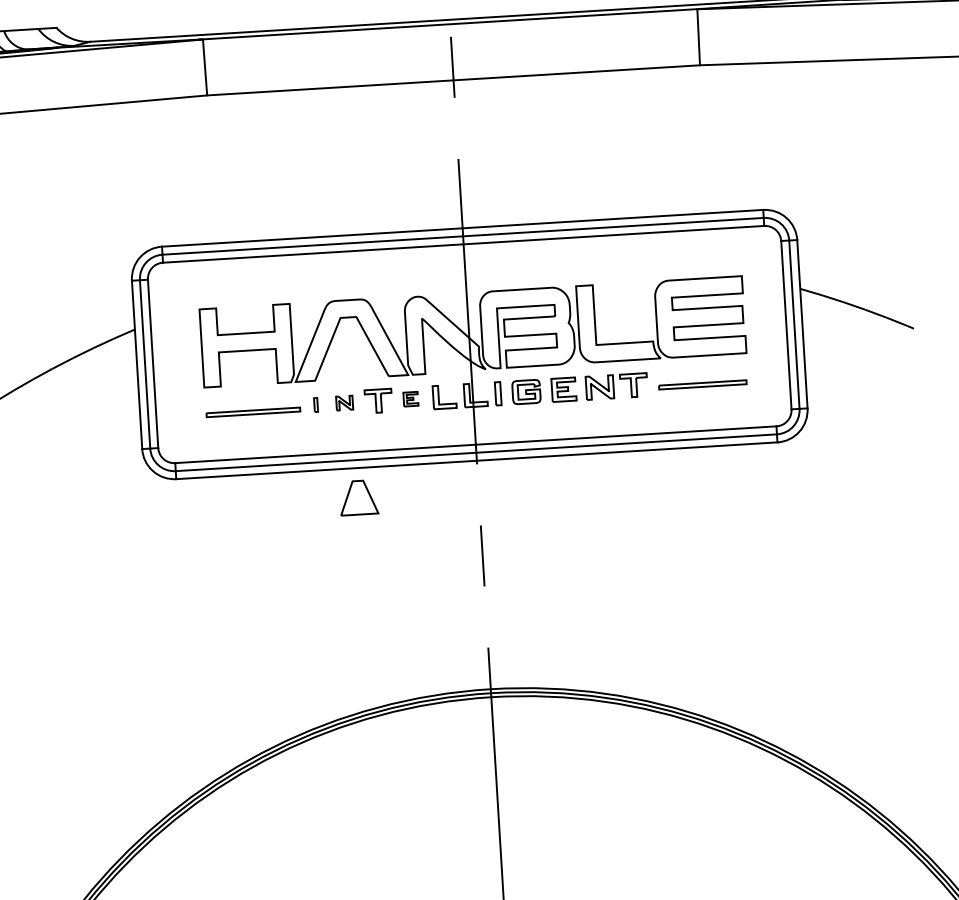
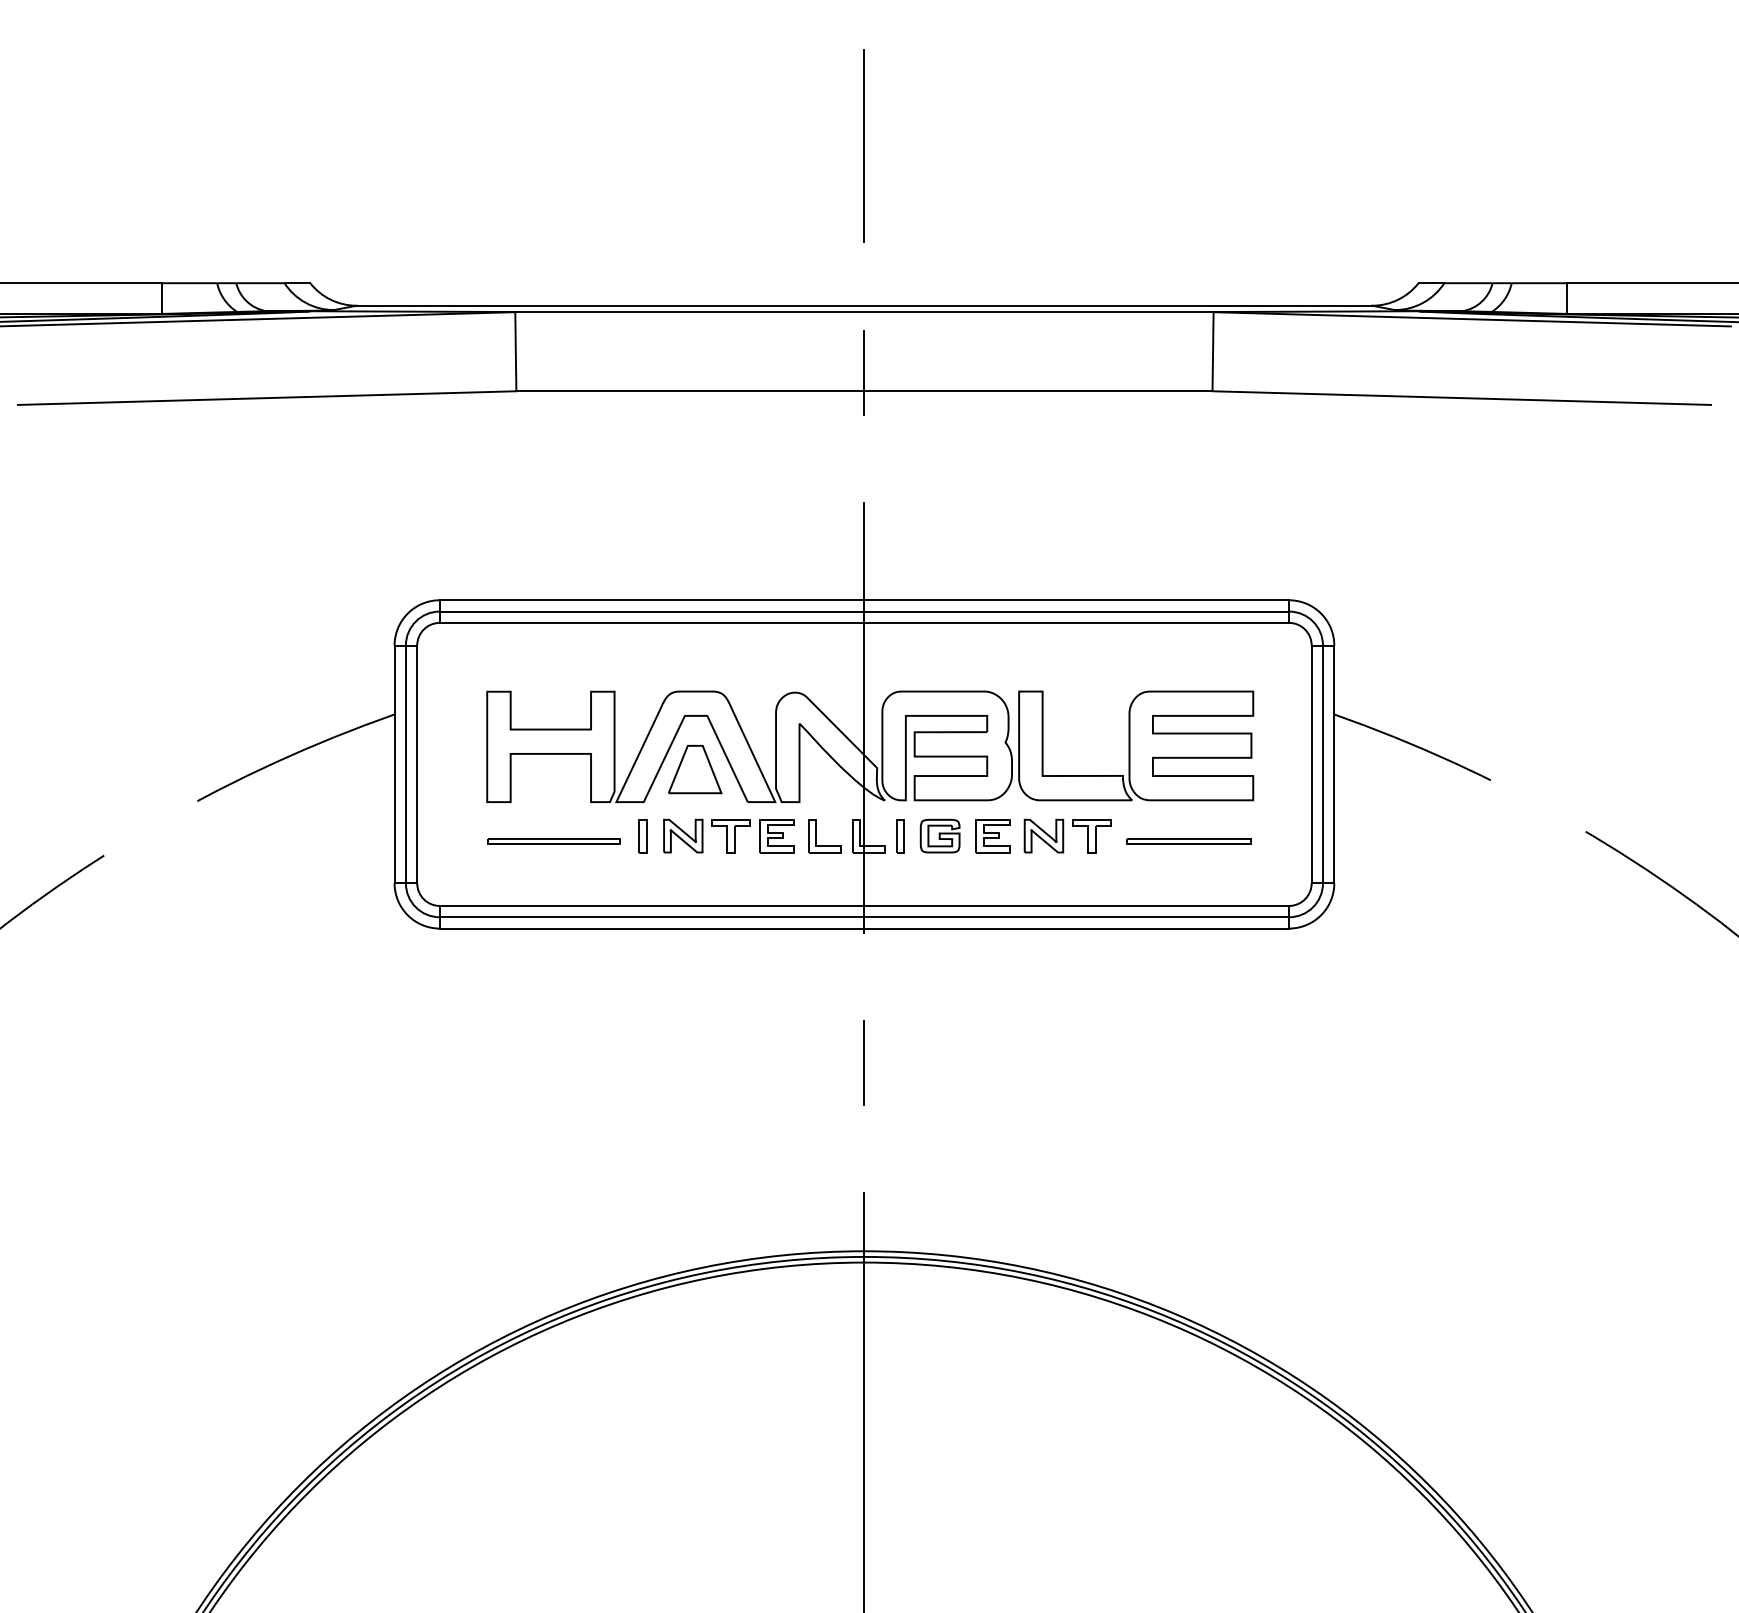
part: (410, 399) -> (776, 836), size x1.67
part: (344, 402) -> (683, 835), size x1.67
part: (315, 405) -> (642, 836), size x1.67
part: (359, 497) -> (695, 769), moved

